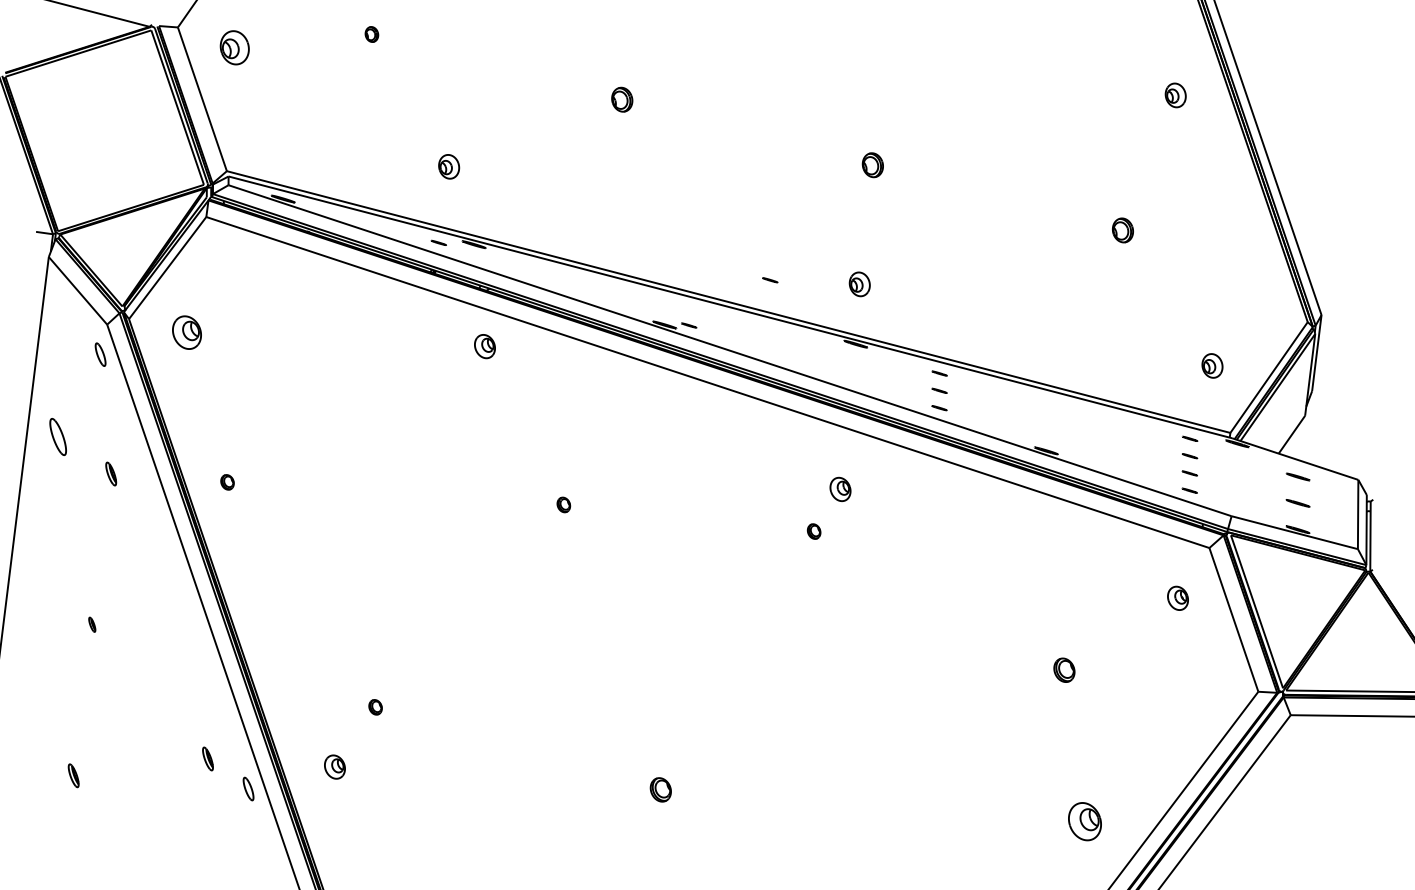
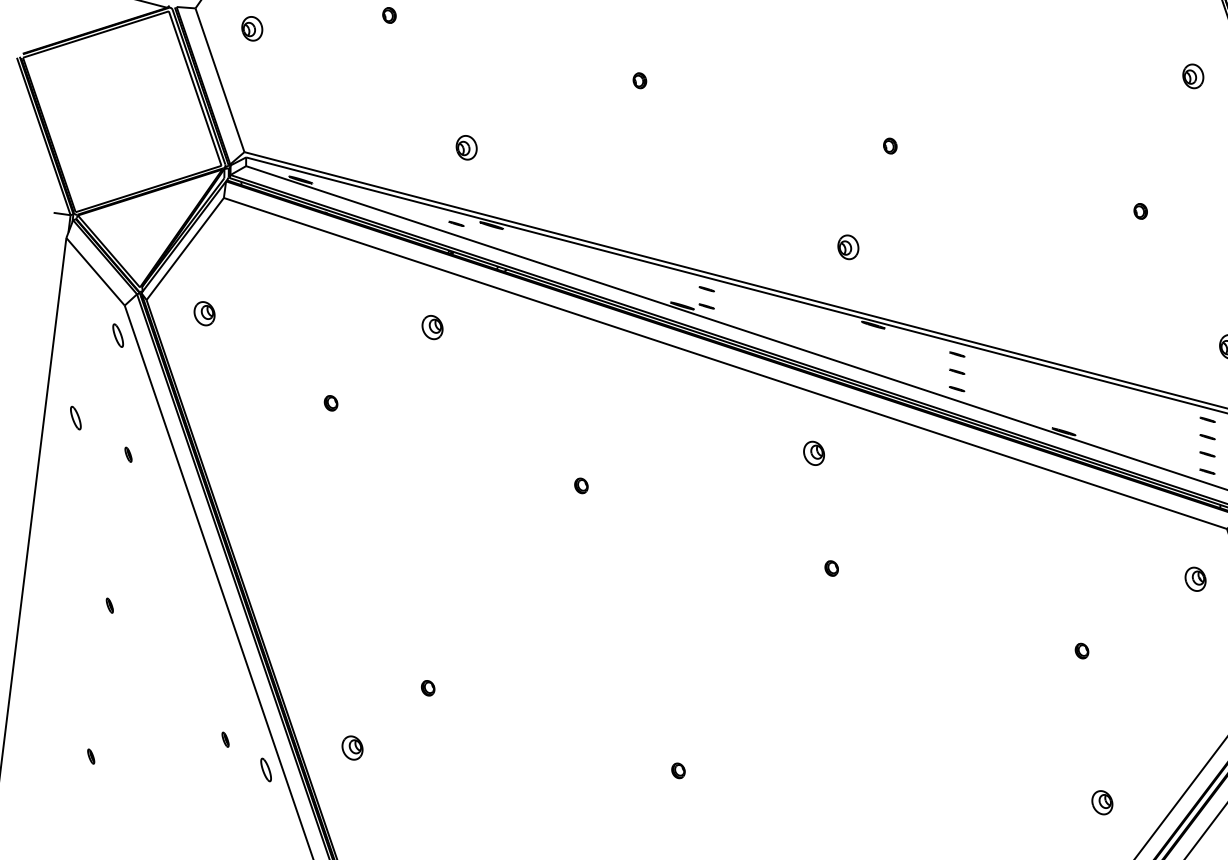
part: (234, 47) -> (252, 28), size x0.71
part: (622, 99) -> (640, 80), size x0.62
part: (872, 164) -> (890, 145), size x0.62
part: (1123, 230) -> (1141, 211), size x0.62
line: (770, 280) -> (707, 289), moved
part: (859, 284) -> (848, 247), moved
part: (186, 332) -> (204, 313), size x0.71
part: (484, 346) -> (432, 327), moved
part: (58, 437) -> (76, 418), size x0.62
part: (110, 473) -> (128, 454), size x0.62
part: (227, 482) -> (331, 403), moved
part: (840, 488) -> (814, 452), moved
part: (813, 531) -> (831, 568), moved
part: (1064, 669) -> (1082, 650), size x0.62
part: (375, 707) -> (428, 688), moved
part: (207, 758) -> (225, 739), size x0.62
part: (73, 775) -> (91, 756), size x0.62
part: (660, 789) -> (678, 770), size x0.62
part: (1084, 821) -> (1102, 802), size x0.62

